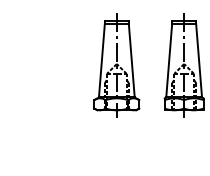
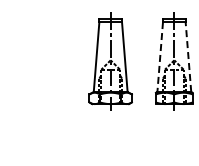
line: (199, 59) -> (188, 56), solid -> dashed
line: (169, 61) -> (160, 57), solid -> dashed

